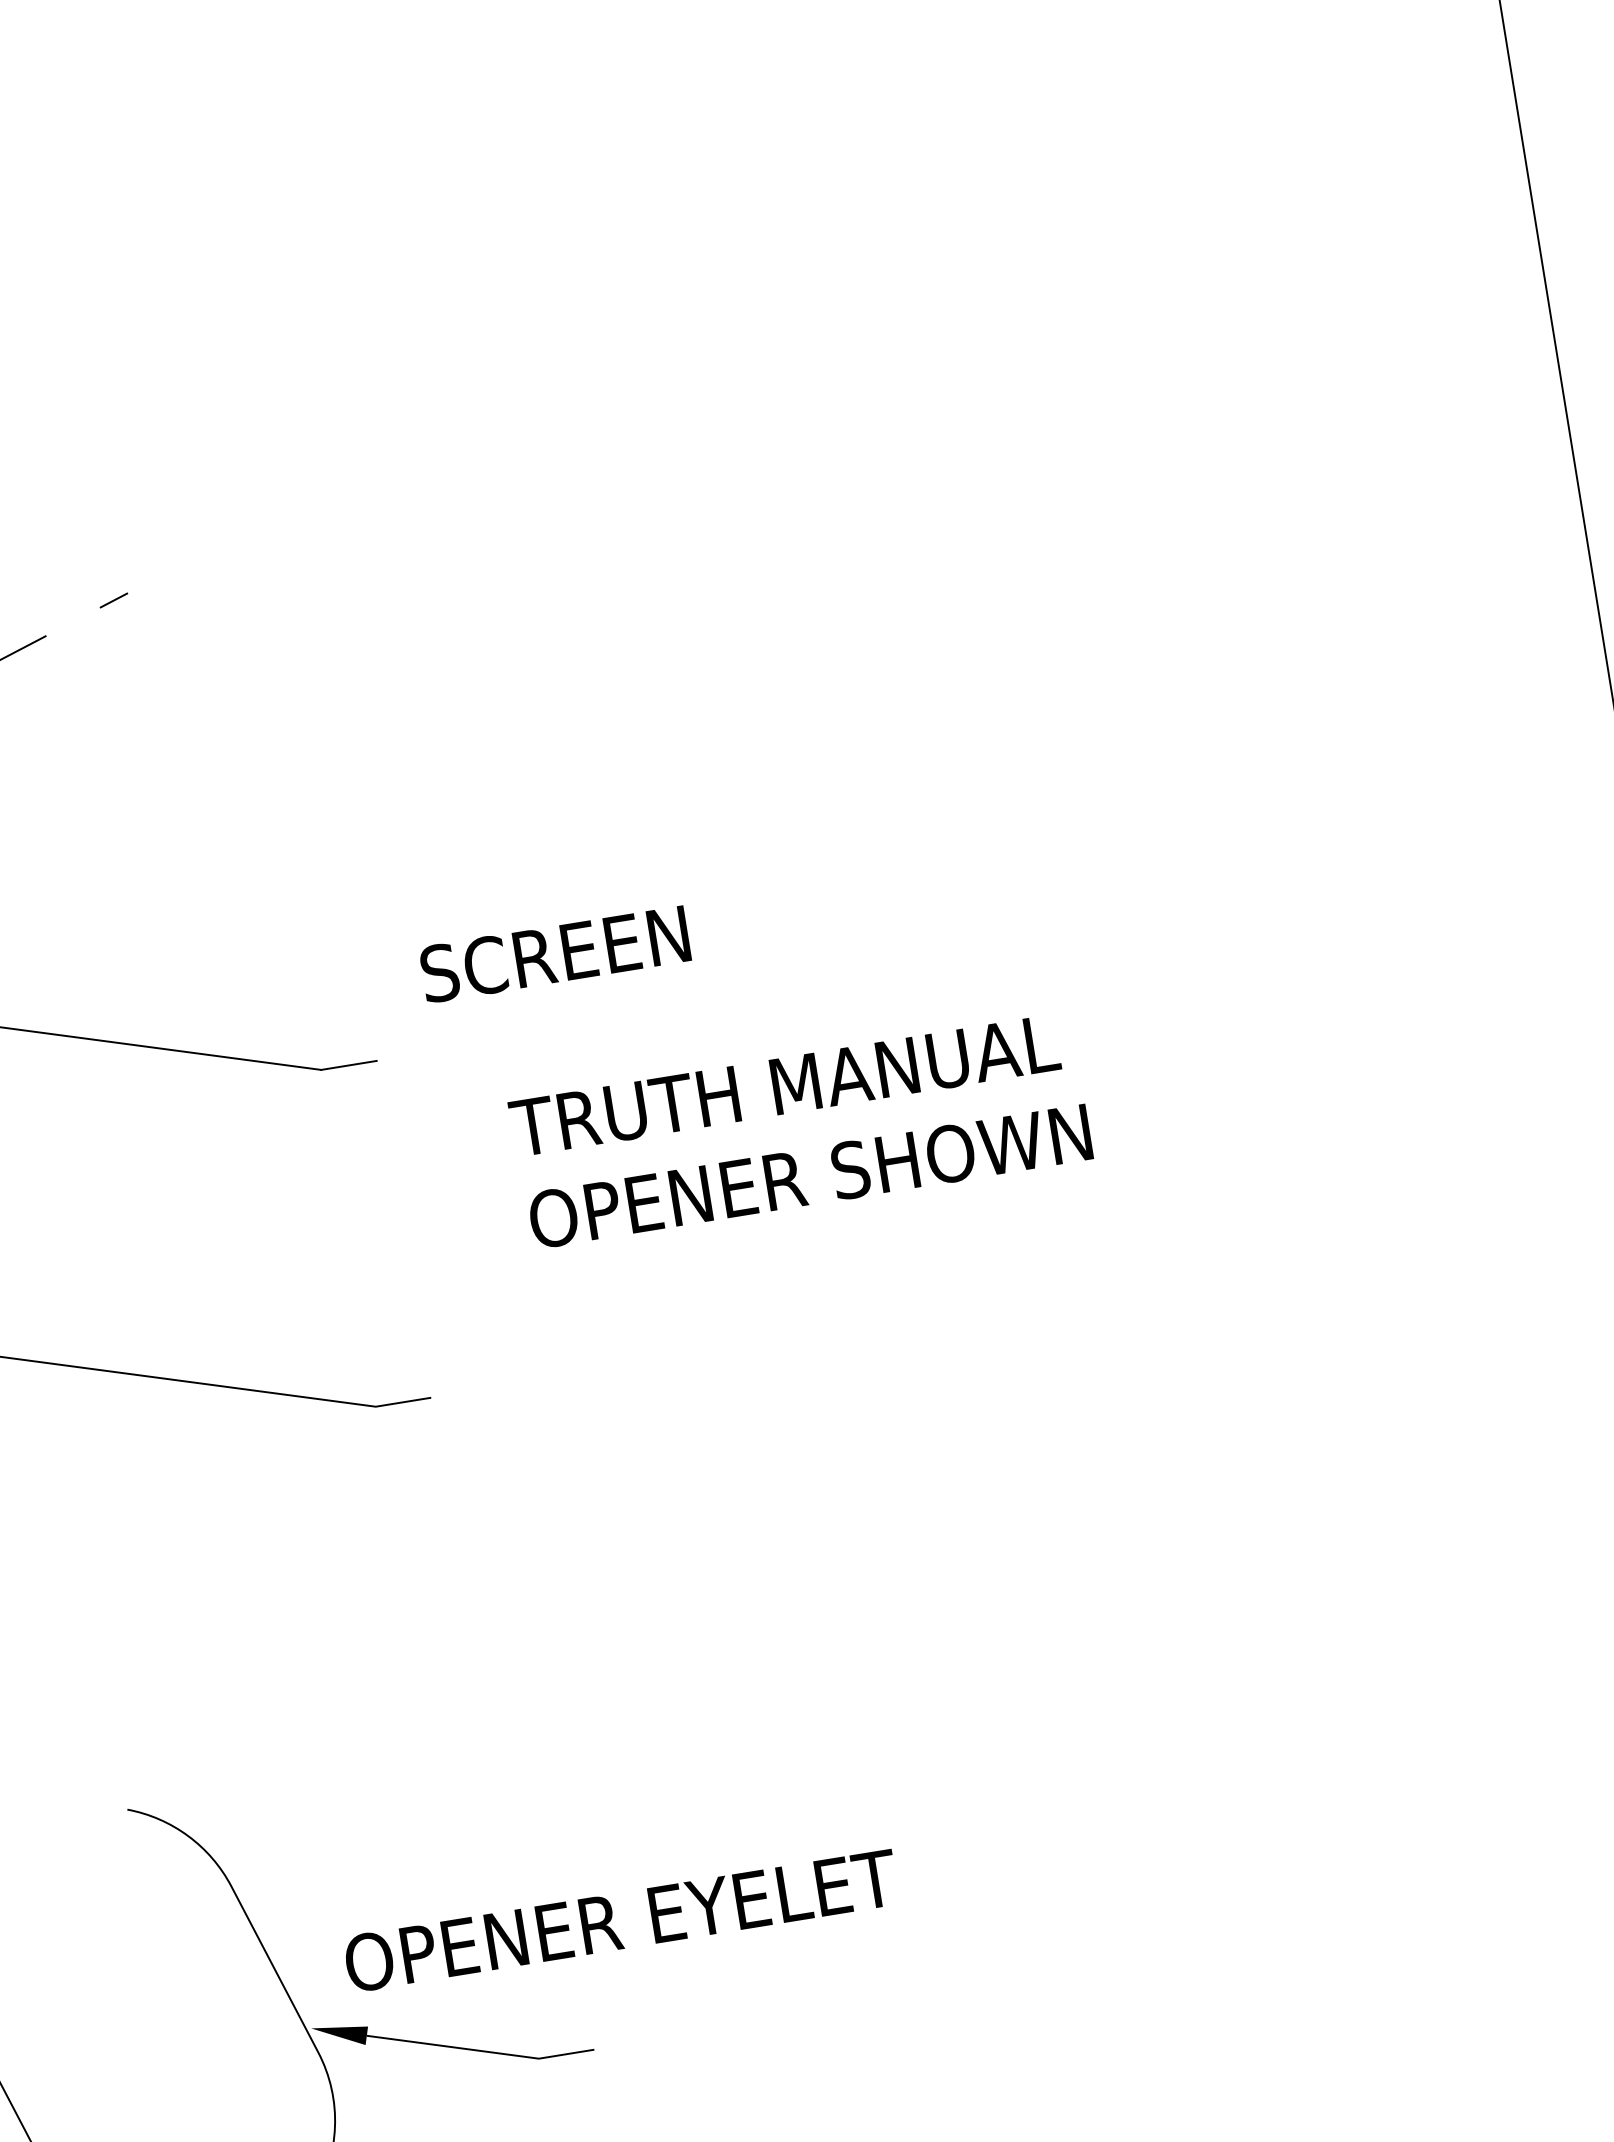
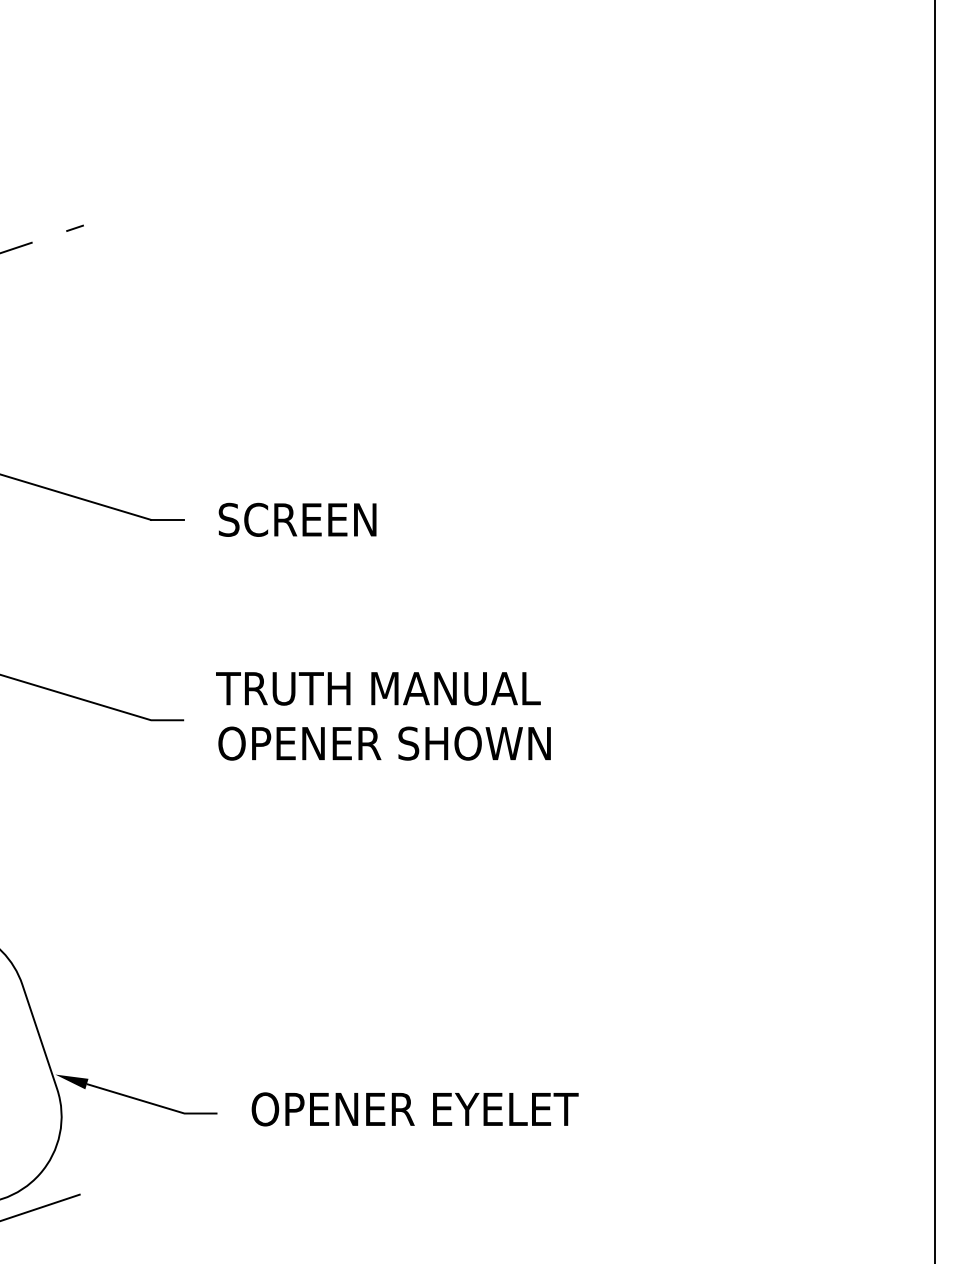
text: (554, 953) -> (297, 519), moved
text: (800, 1131) -> (383, 716), moved
text: (620, 1921) -> (414, 1109), moved

